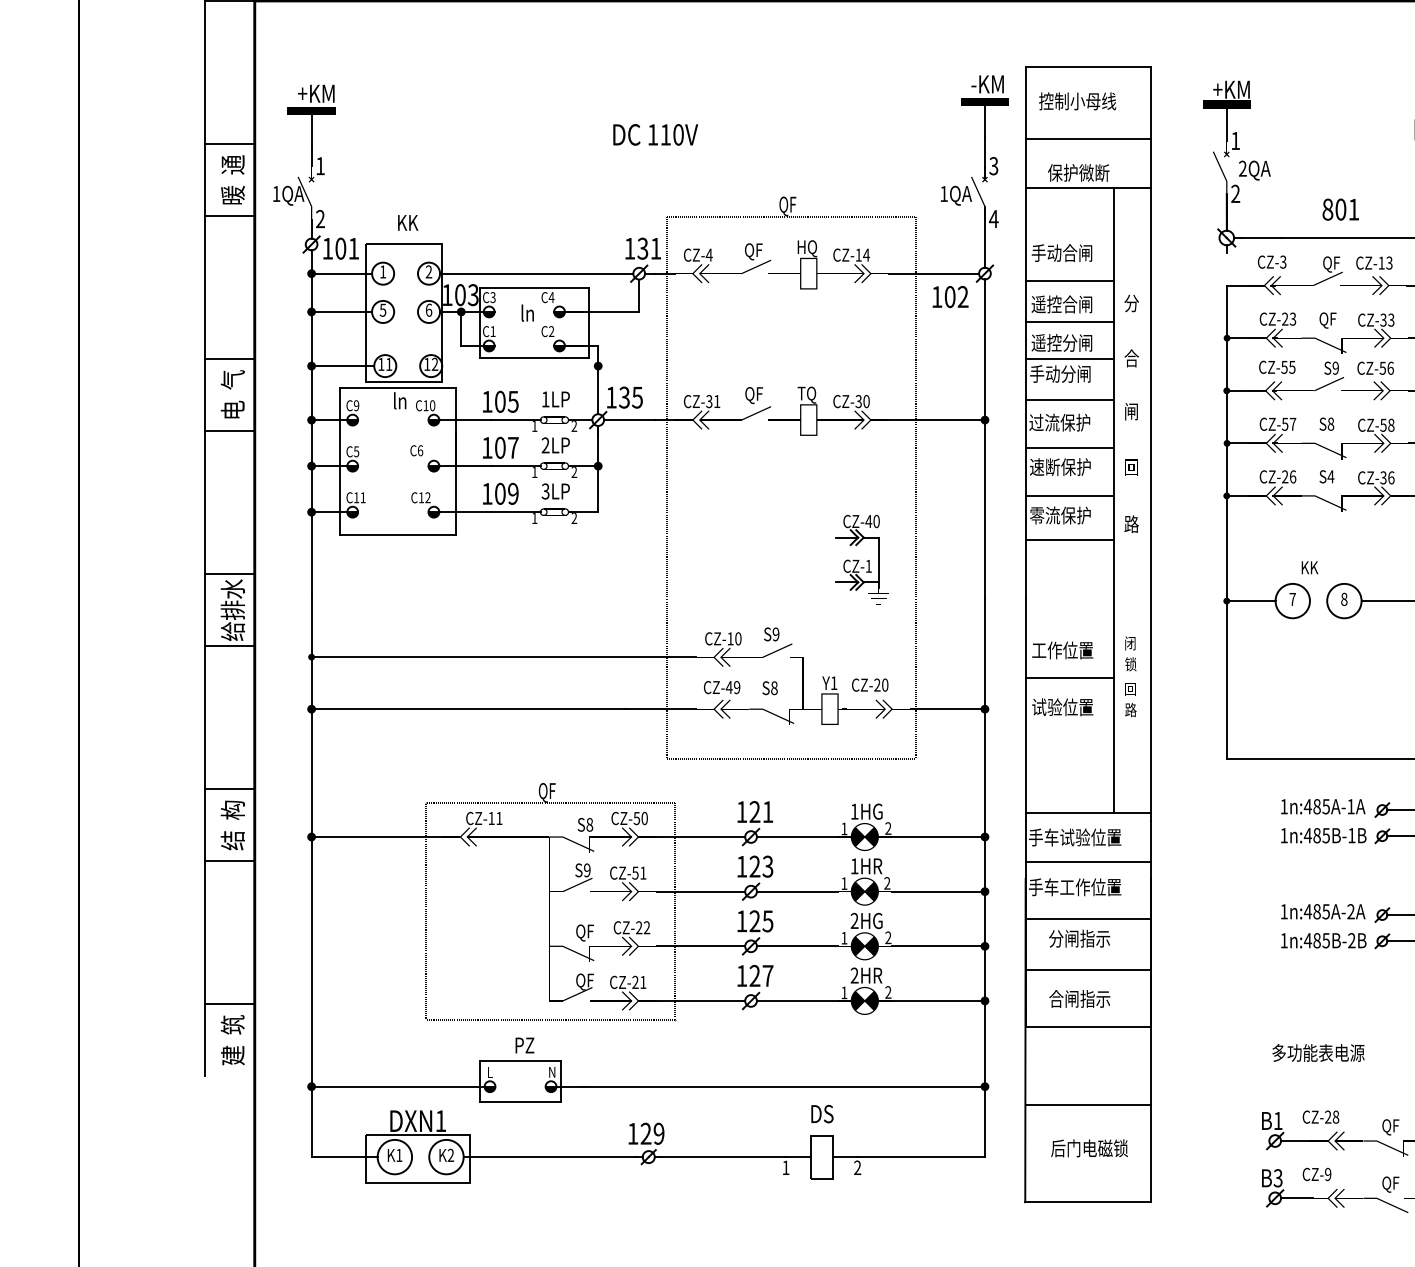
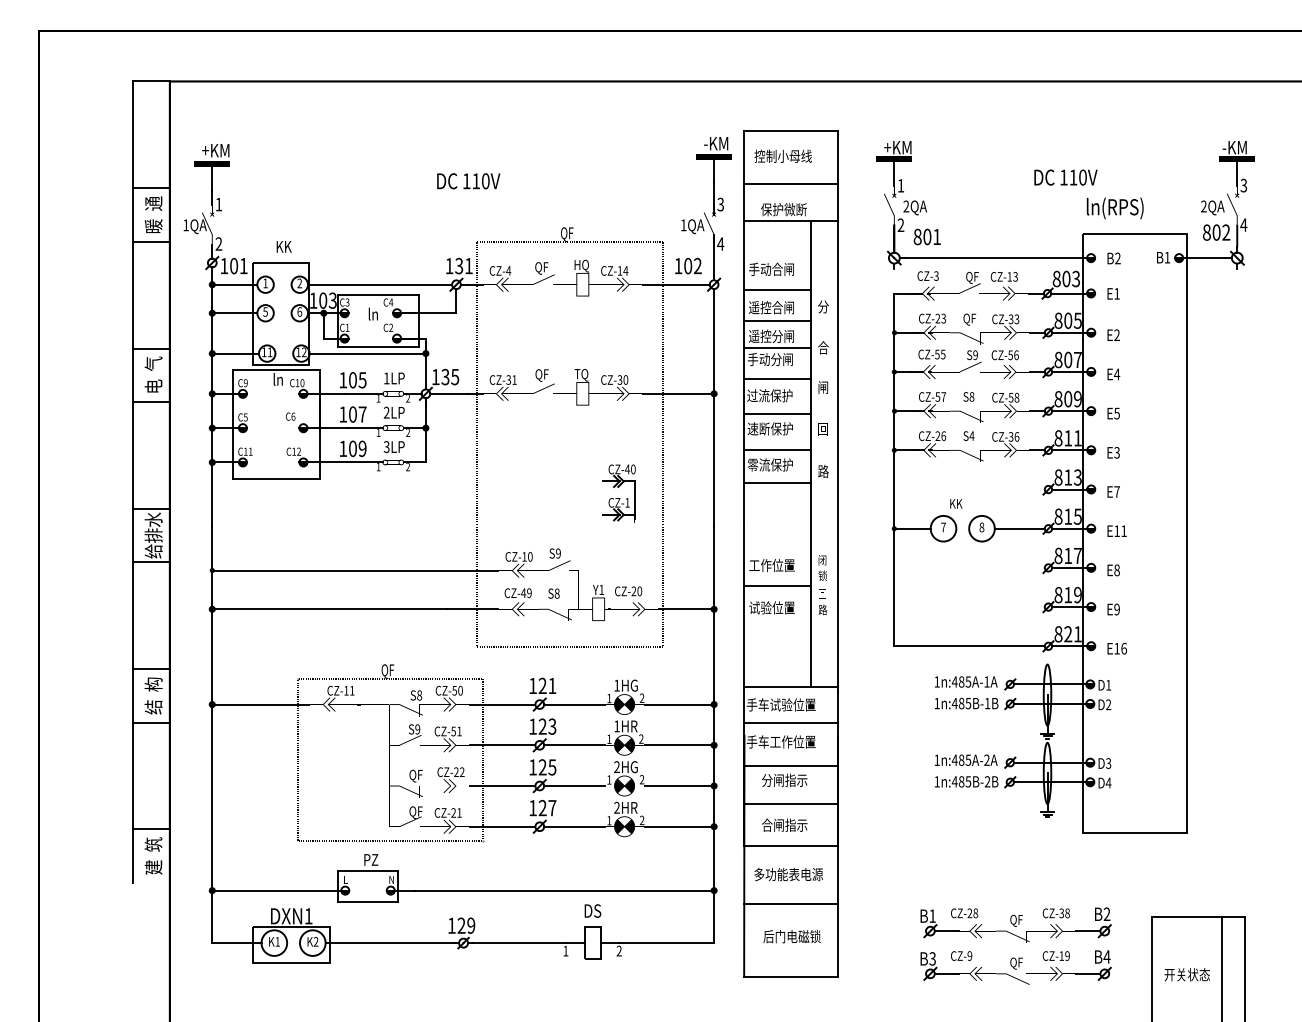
text: (1339, 208) -> (926, 236), moved
text: (950, 296) -> (688, 265), moved
line: (519, 365) -> (367, 353), added
text: (1318, 1052) -> (788, 874), moved

